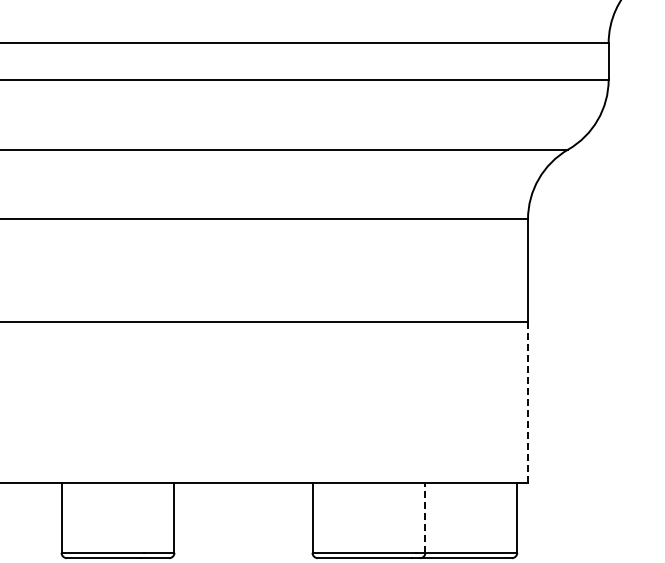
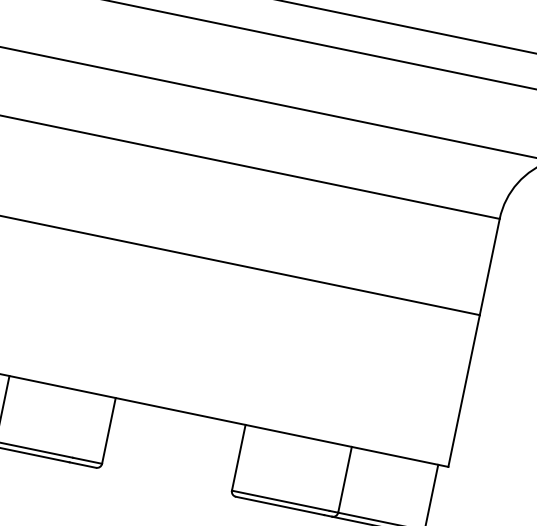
line: (528, 402) -> (464, 391), dashed -> solid
line: (425, 517) -> (345, 479), dashed -> solid

